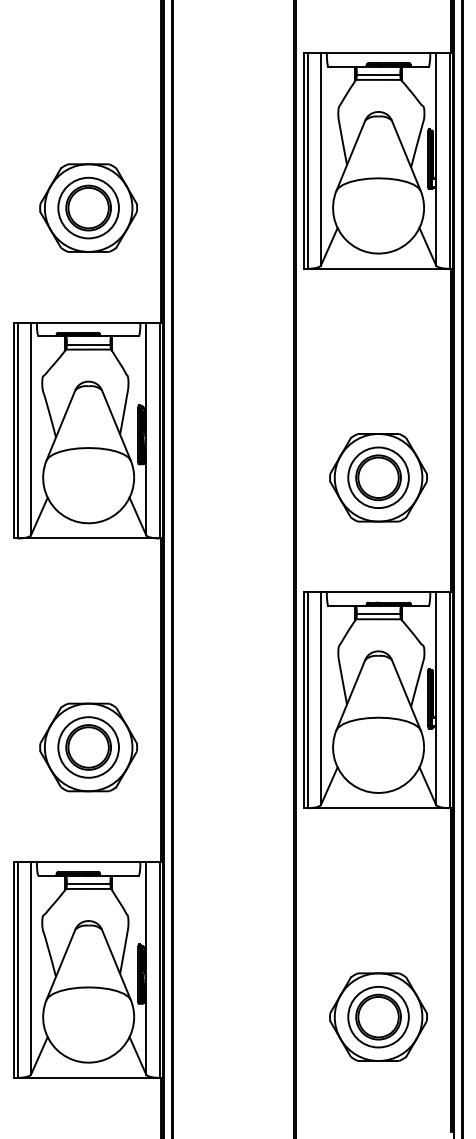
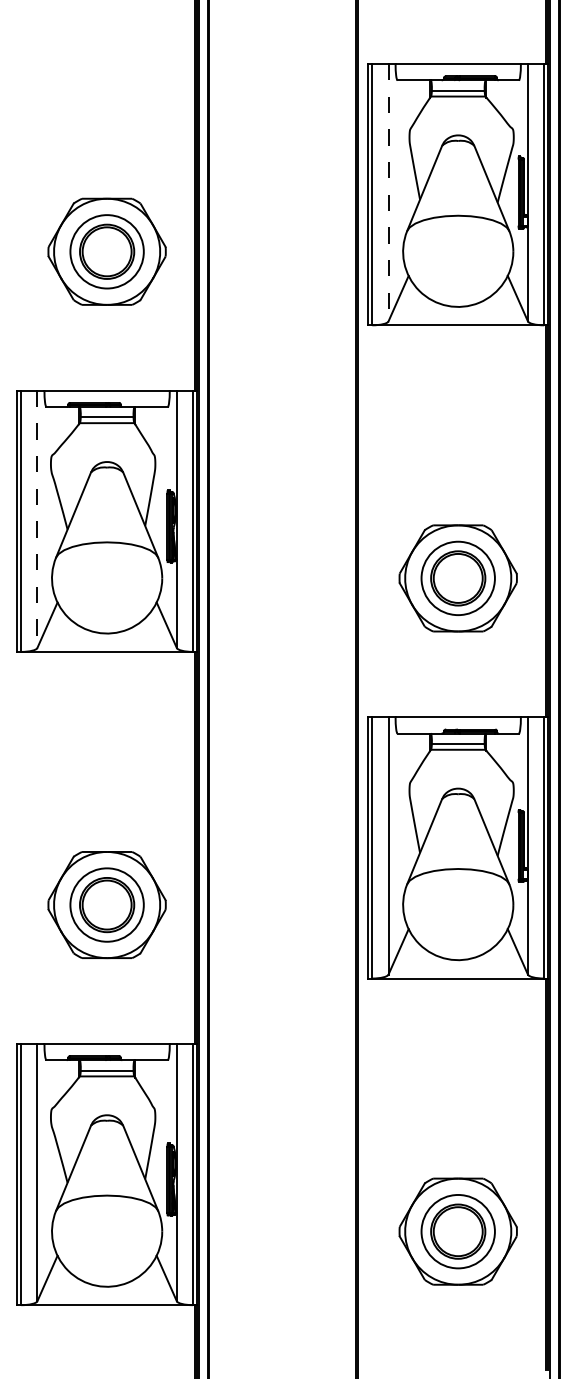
line: (321, 159) -> (389, 192), solid -> dashed
line: (31, 429) -> (37, 519), solid -> dashed

